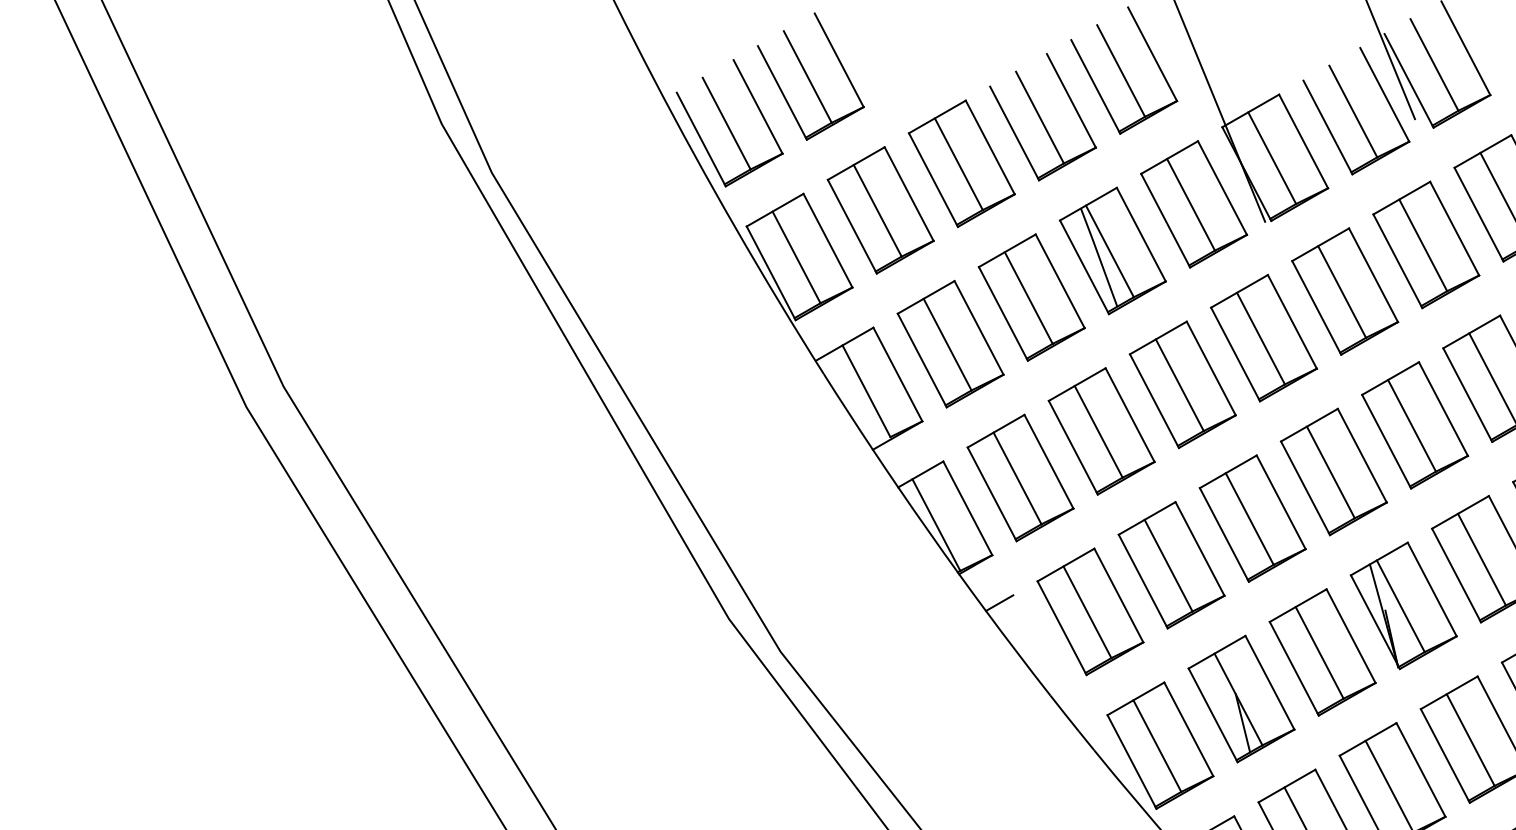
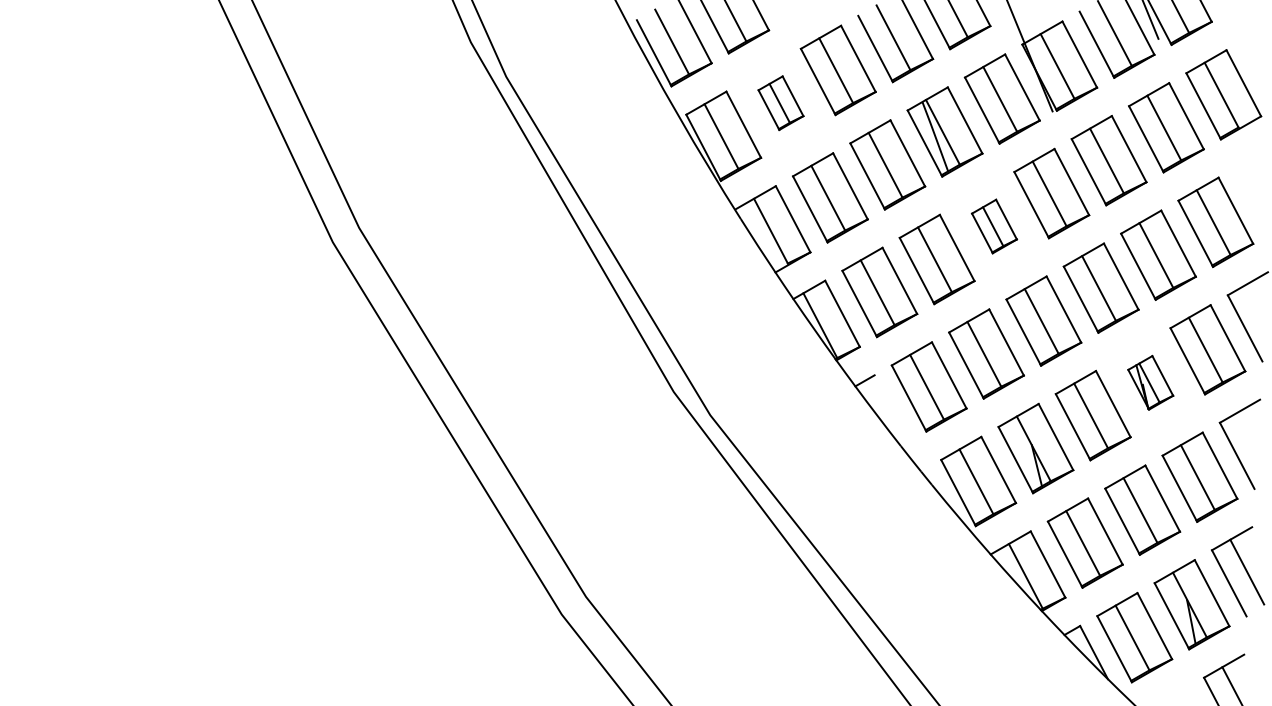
part: (880, 209) -> (780, 102), size x0.6
part: (1182, 384) -> (994, 226), size x0.6
part: (1403, 605) -> (1150, 382), size x0.6

